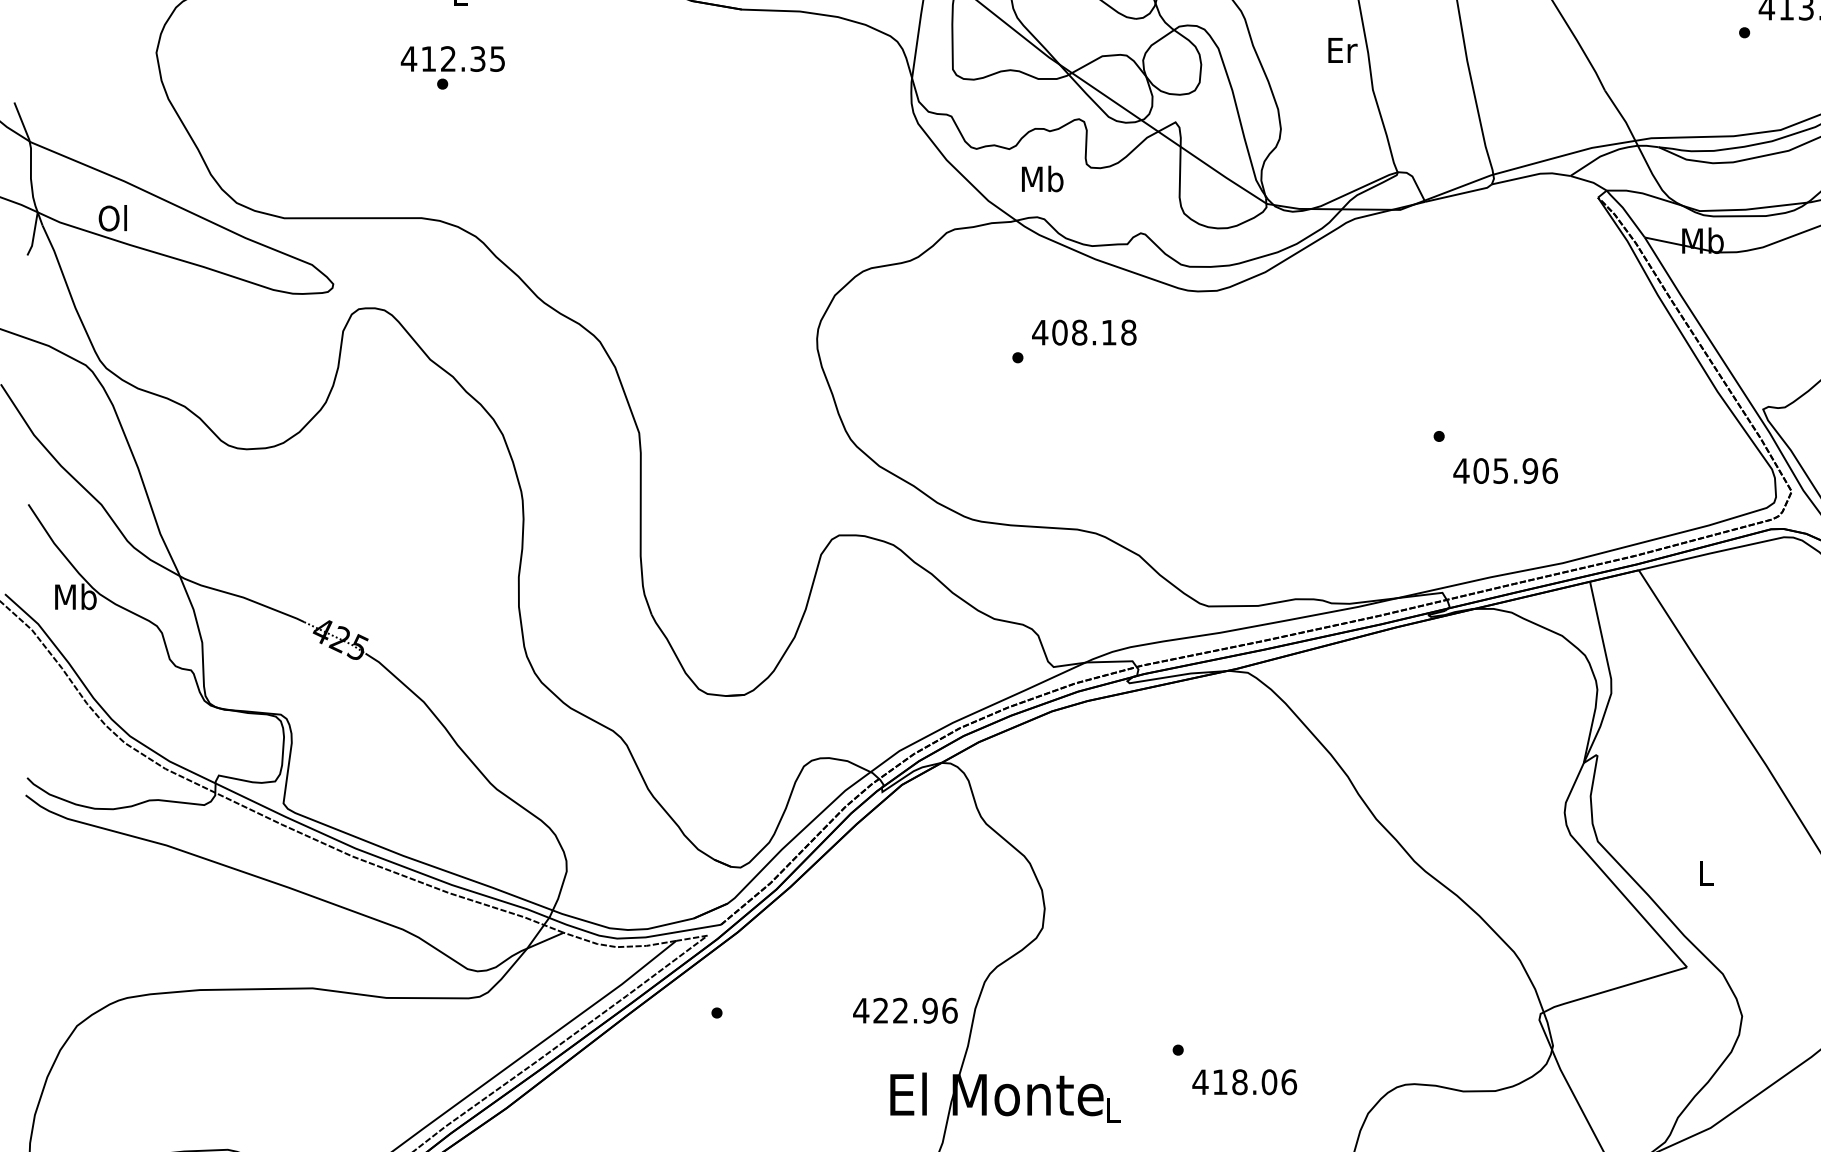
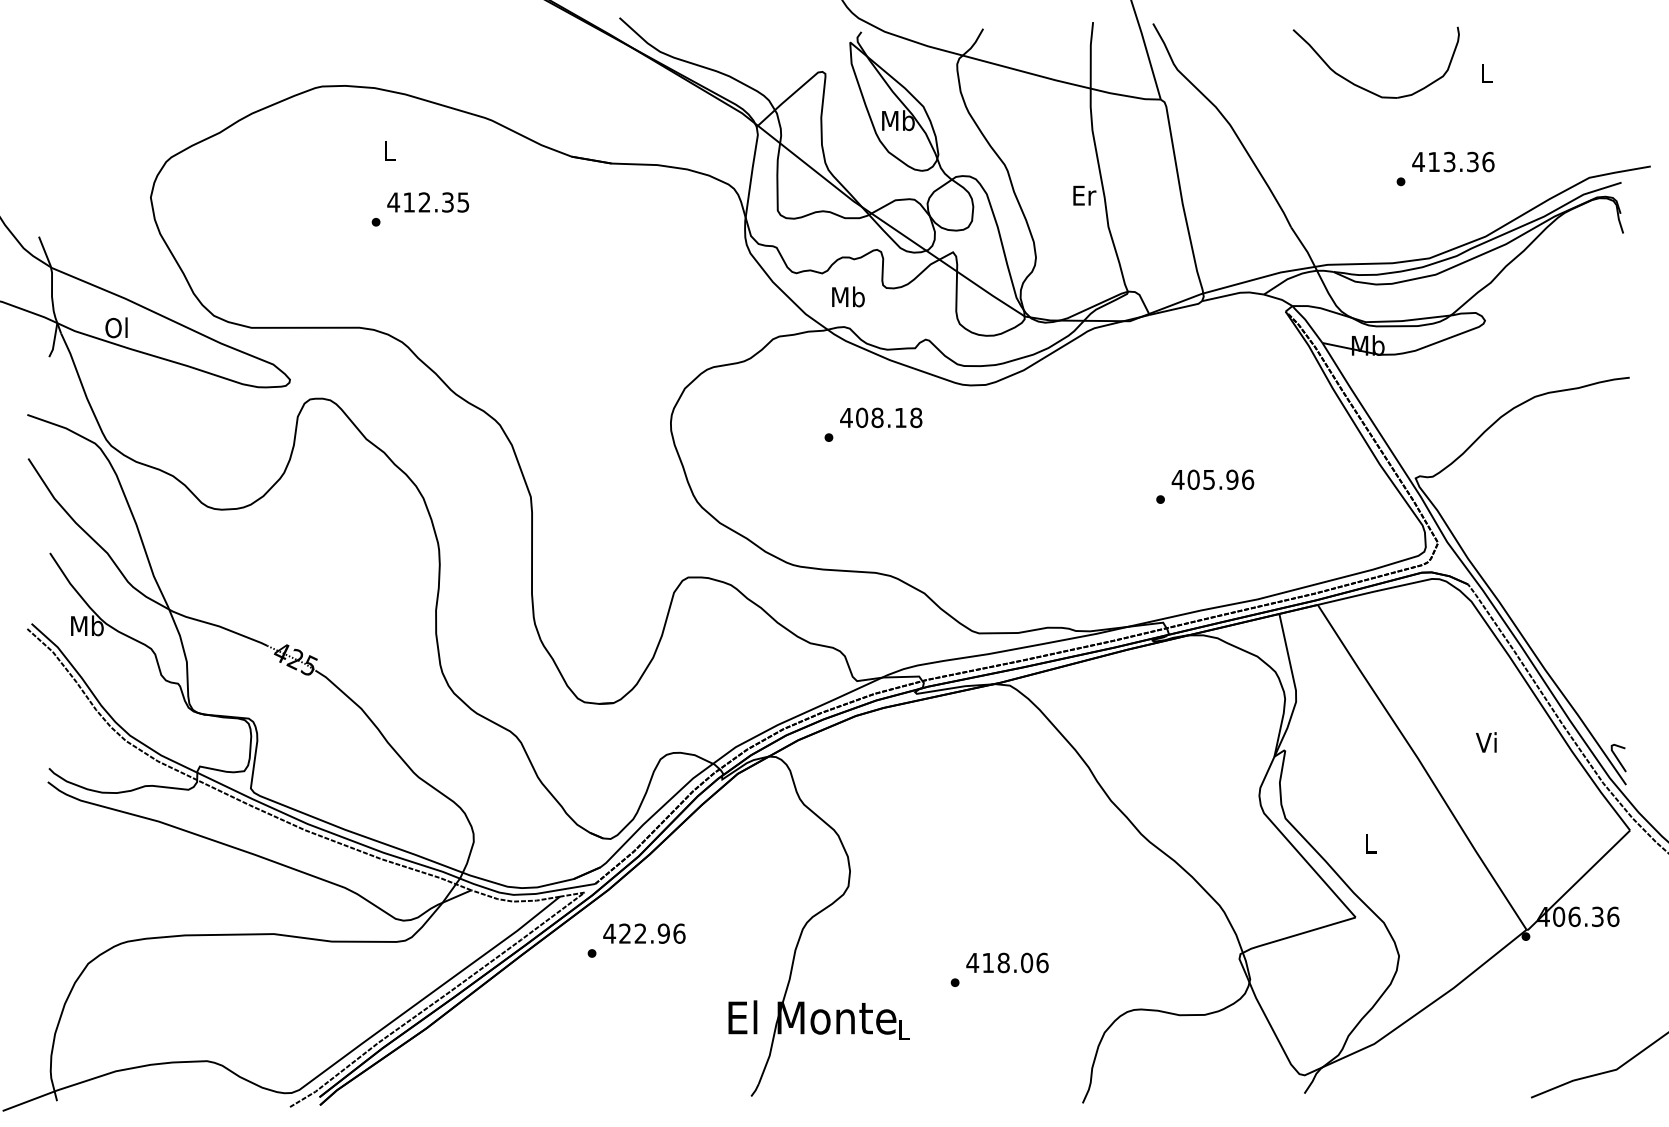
text: (453, 59) -> (428, 202), moved
text: (1505, 470) -> (1212, 479), moved
text: (905, 1010) -> (644, 933), moved
text: (1244, 1081) -> (1007, 962), moved

